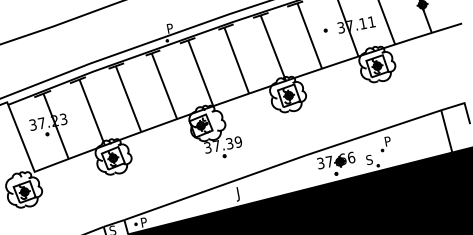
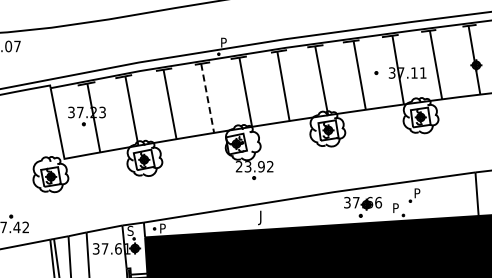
line: (164, 86) -> (207, 98), solid -> dashed
text: (222, 144) -> (254, 166), 37.39 -> 23.92
text: (369, 160) -> (395, 208), S -> P

